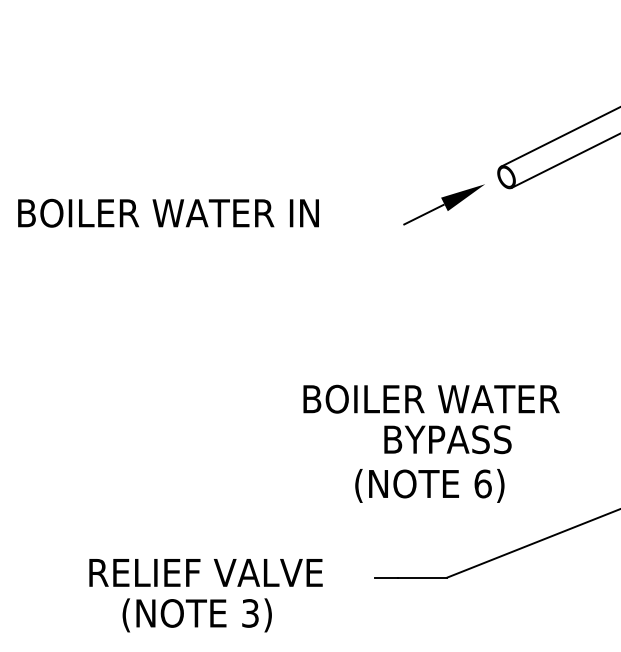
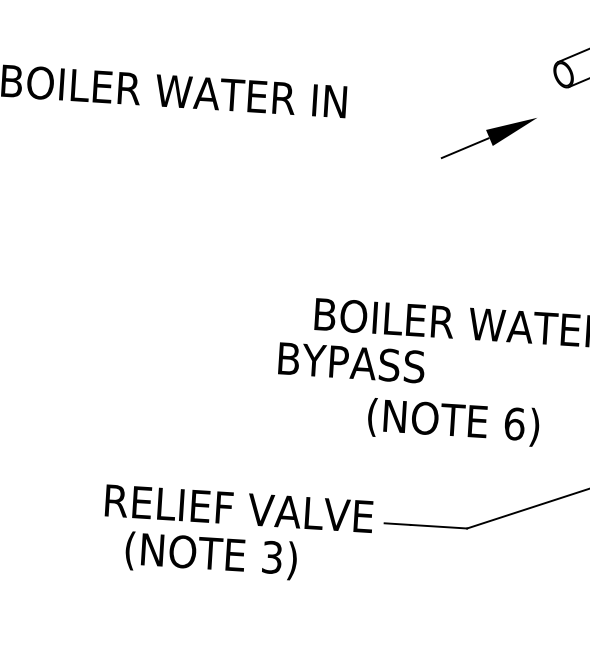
part: (443, 204) -> (488, 137), moved
text: (447, 439) -> (351, 362), moved
text: (205, 572) -> (238, 508), moved
text: (196, 615) -> (210, 555), moved

